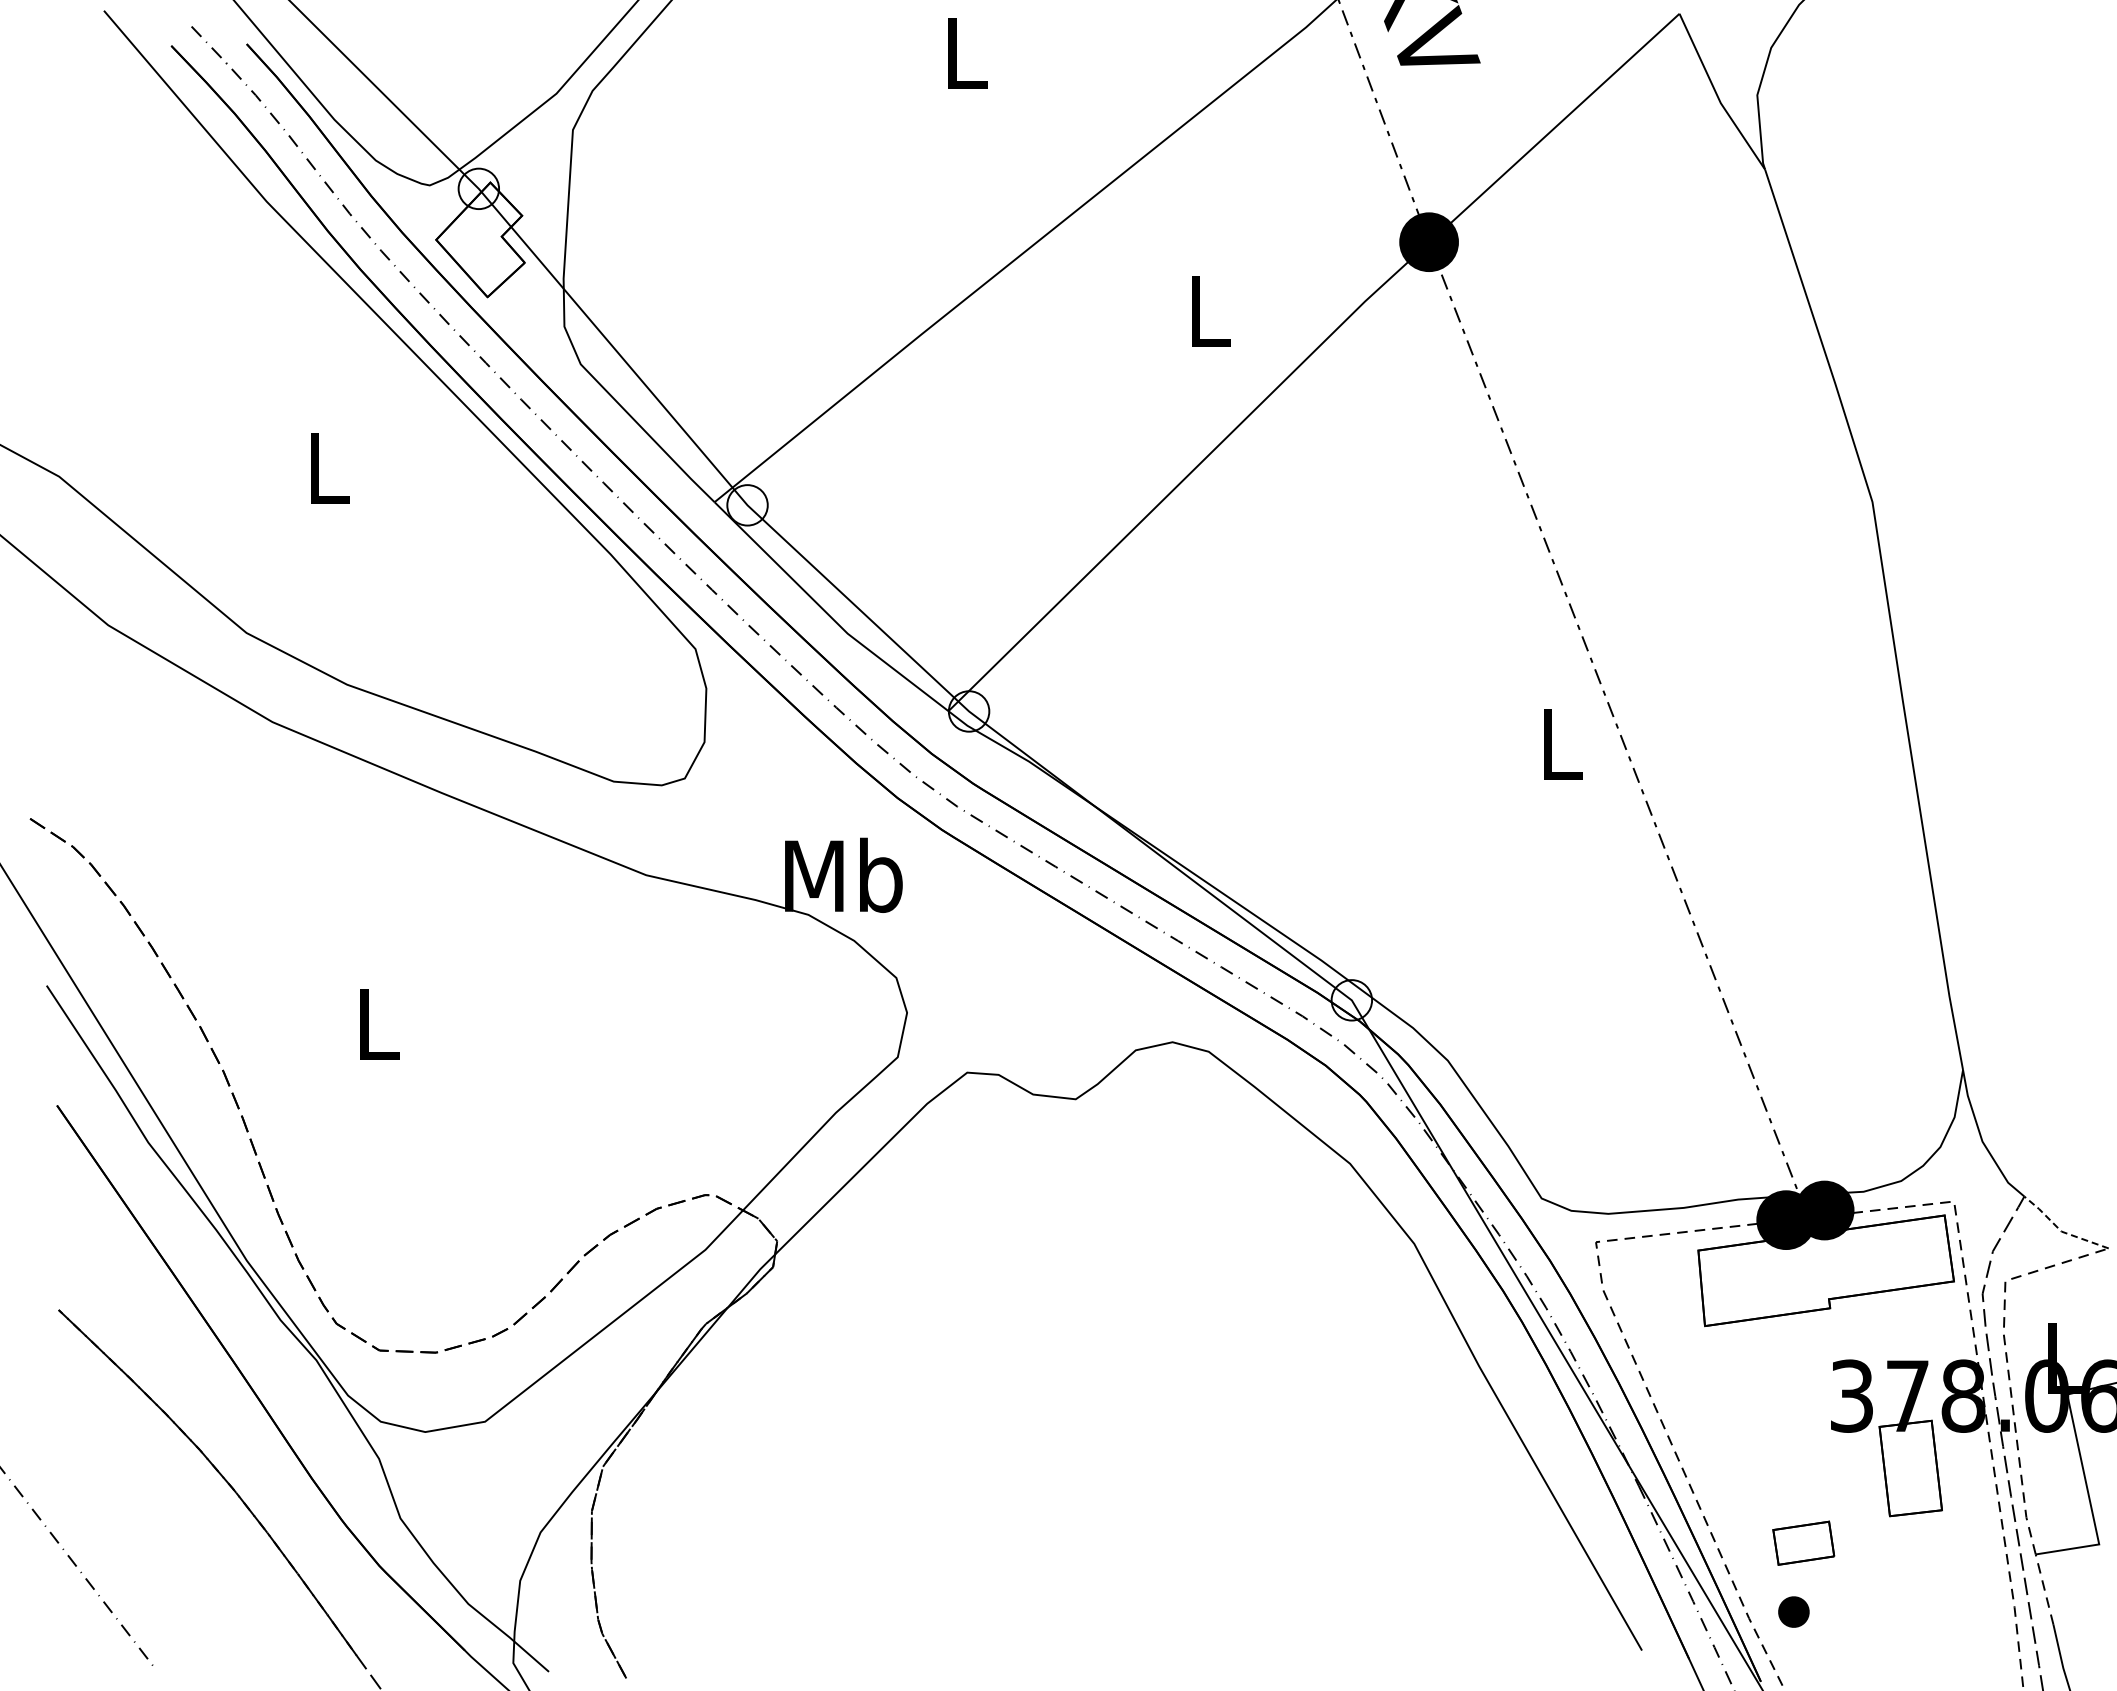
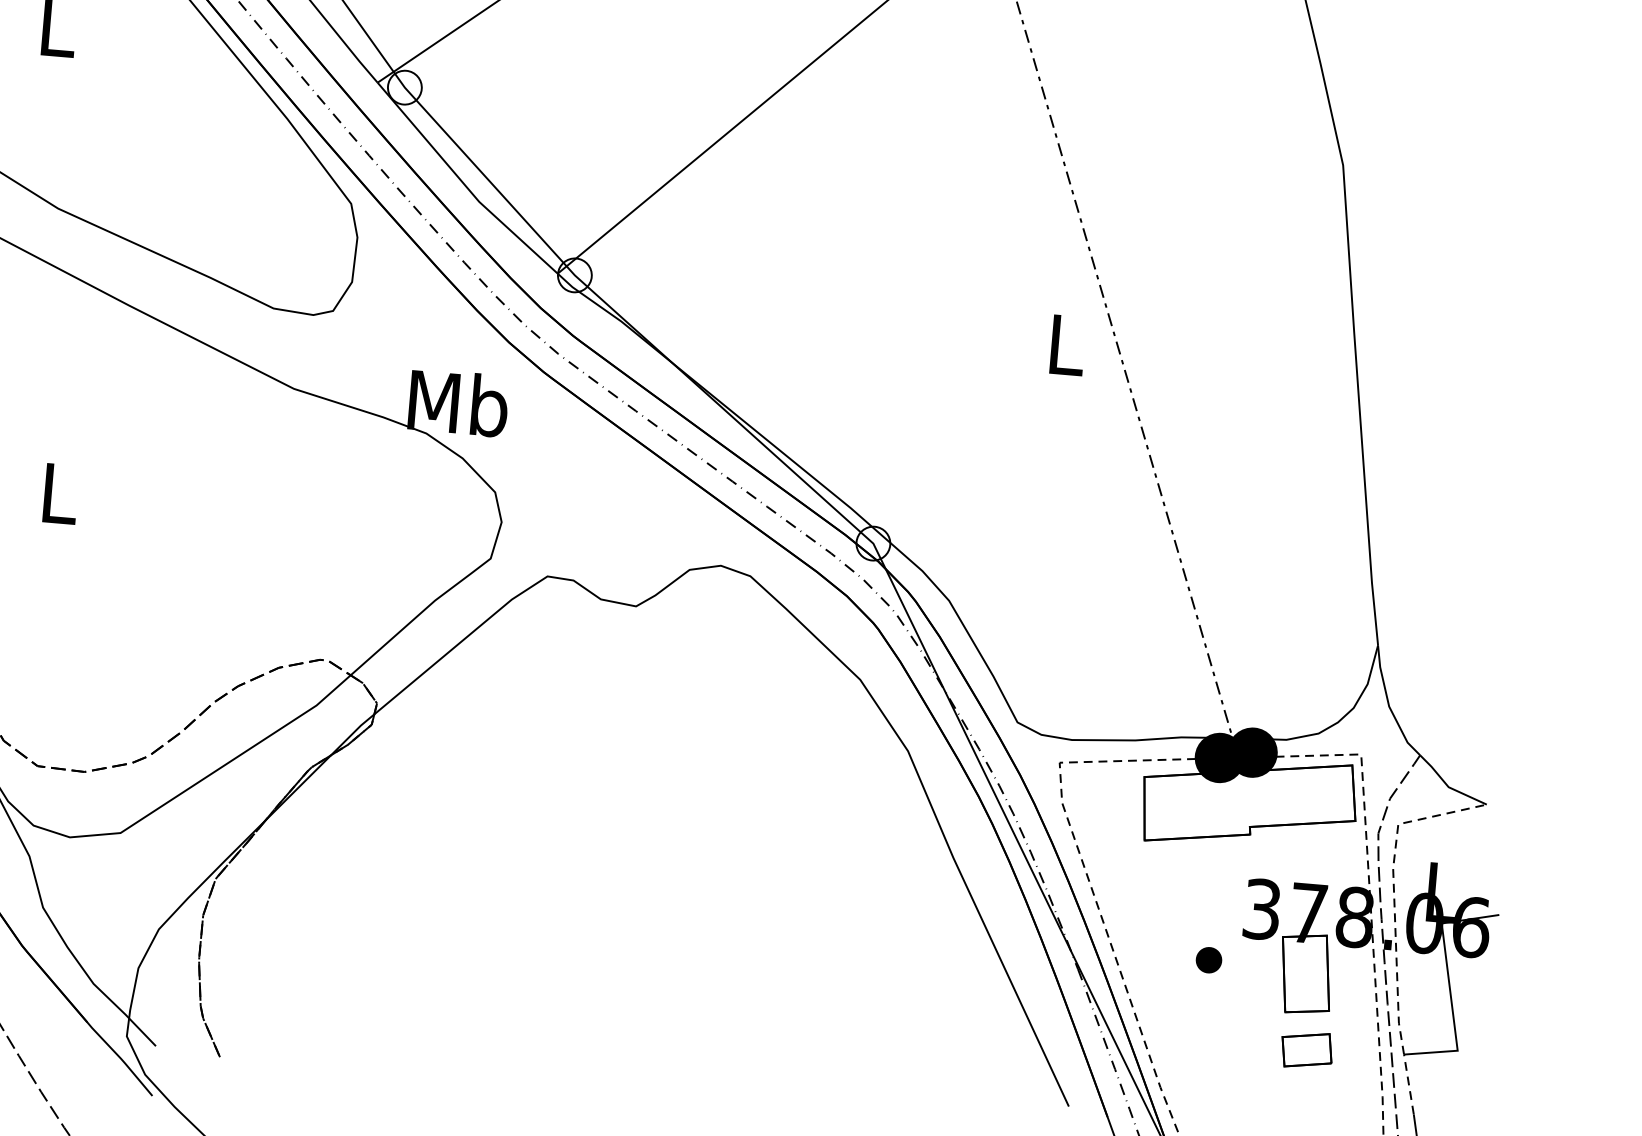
line: (2060, 1230) -> (1447, 786), dashed -> solid
part: (1803, 1542) -> (1306, 1049), moved
part: (1793, 1611) -> (1208, 959), moved

